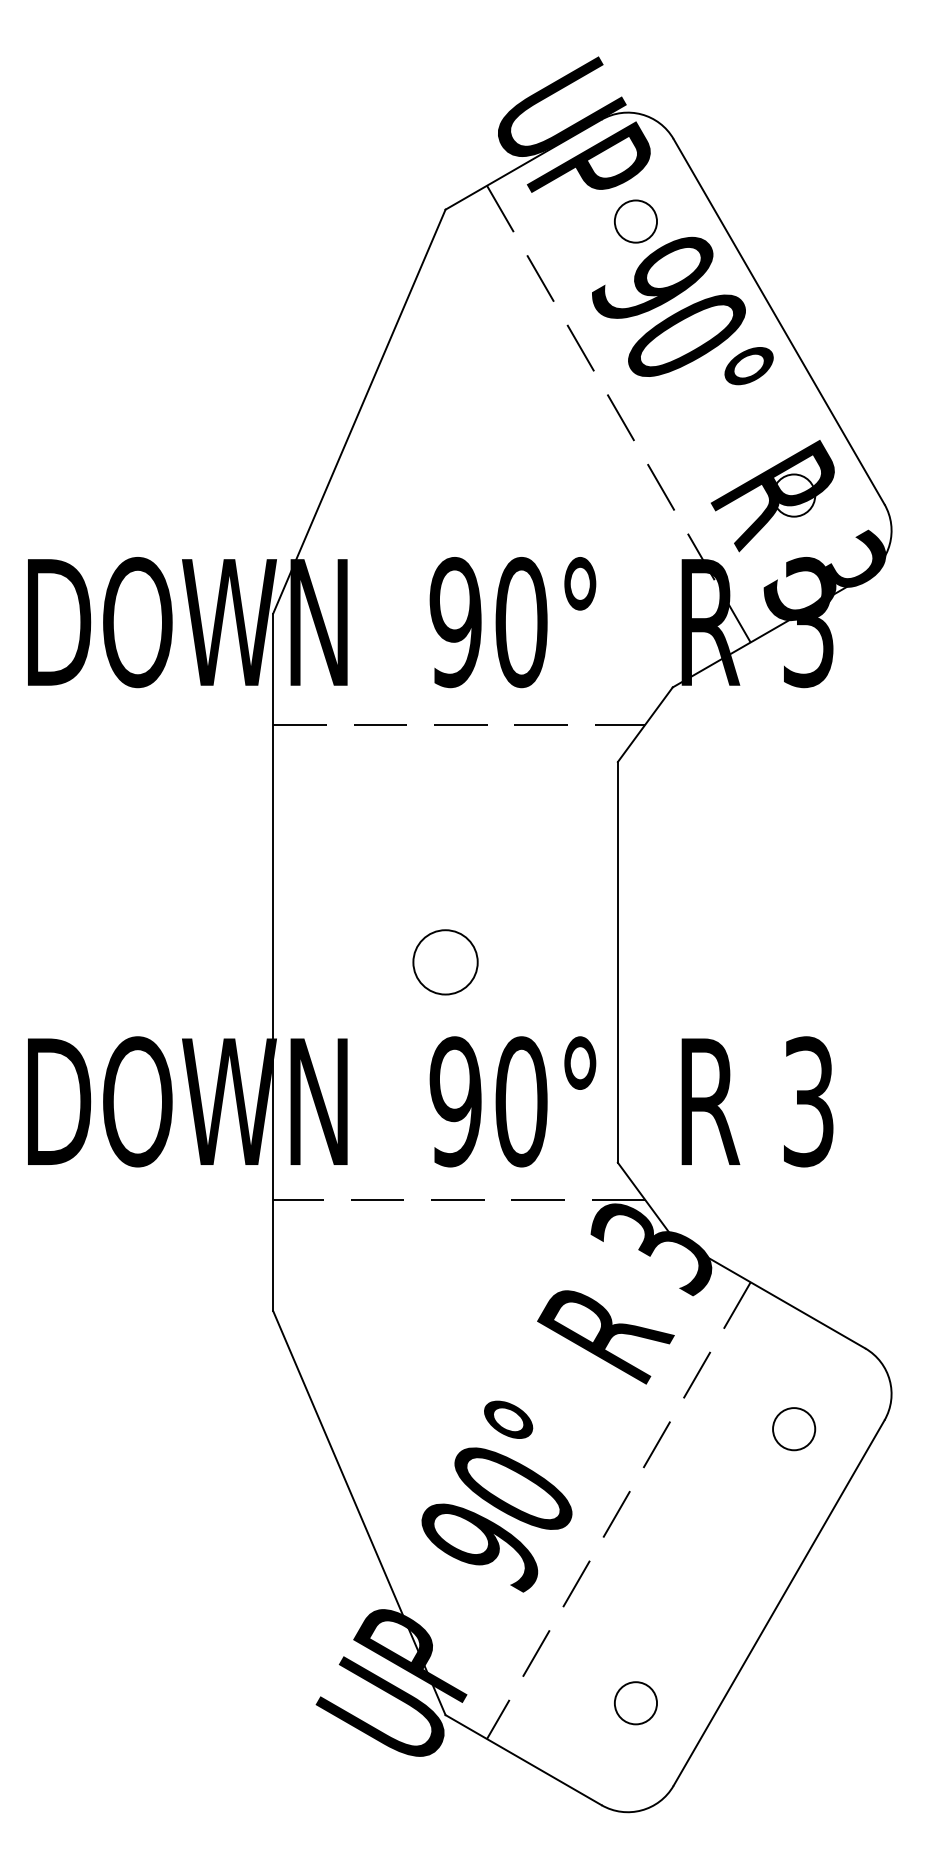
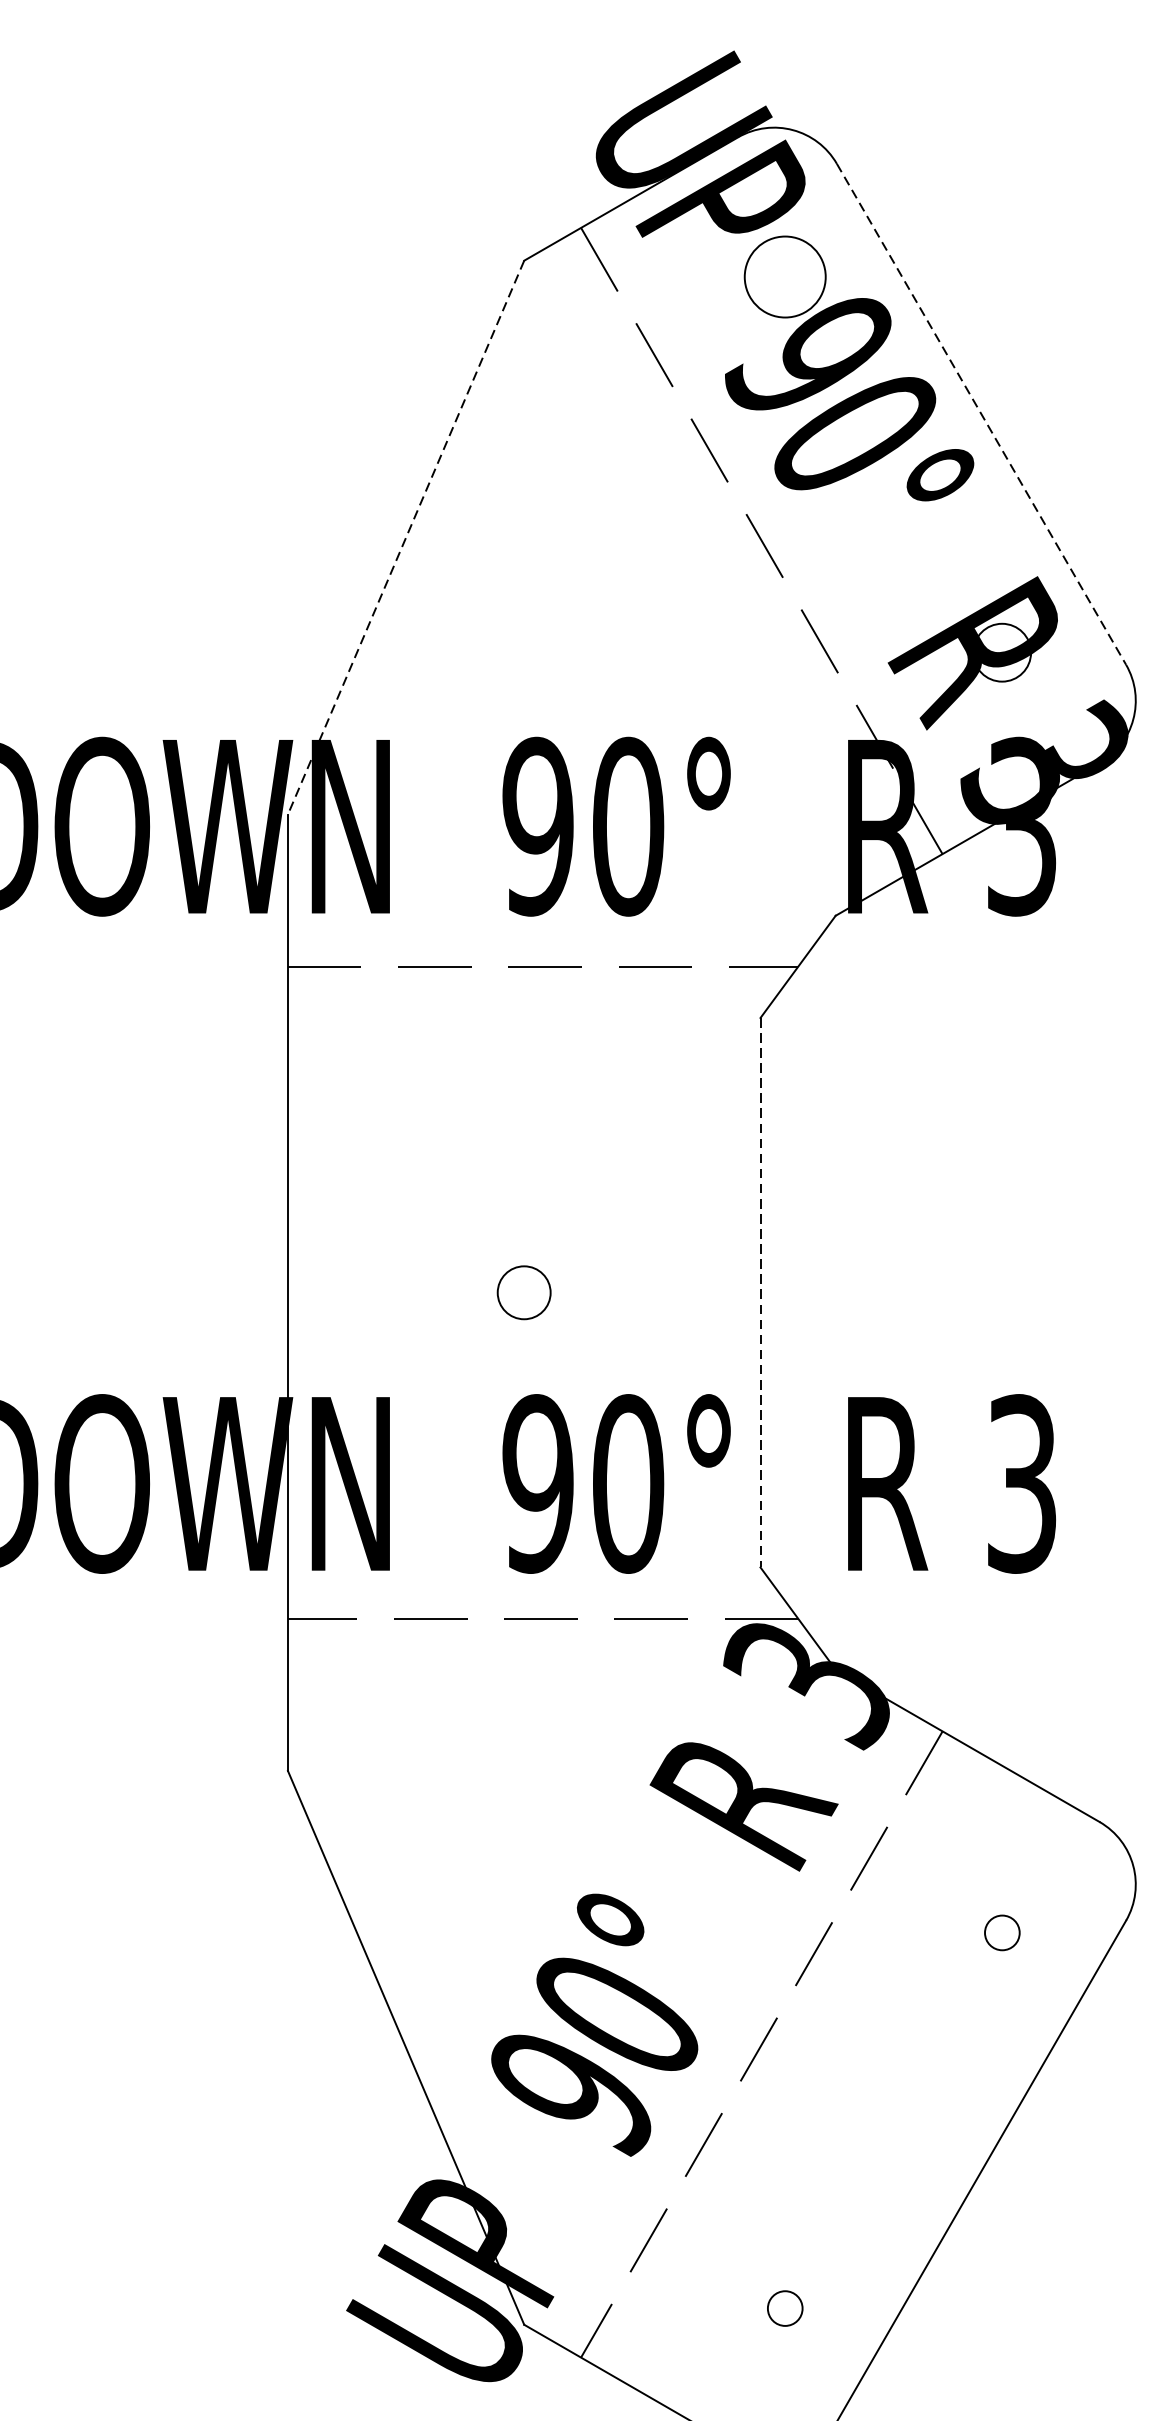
circle: (635, 221) -> (784, 276), size x1.4
line: (779, 321) -> (982, 414), solid -> dashed
line: (359, 411) -> (406, 537), solid -> dashed
circle: (445, 962) -> (524, 1292), size x0.6
line: (617, 962) -> (759, 1292), solid -> dashed
circle: (794, 1429) -> (1002, 1933), size x0.6
circle: (635, 1703) -> (784, 2308), size x0.6

